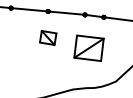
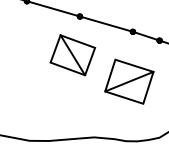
part: (47, 37) -> (71, 54), size x1.67

